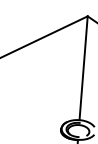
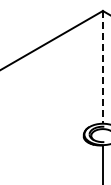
line: (83, 68) -> (102, 67), solid -> dashed

